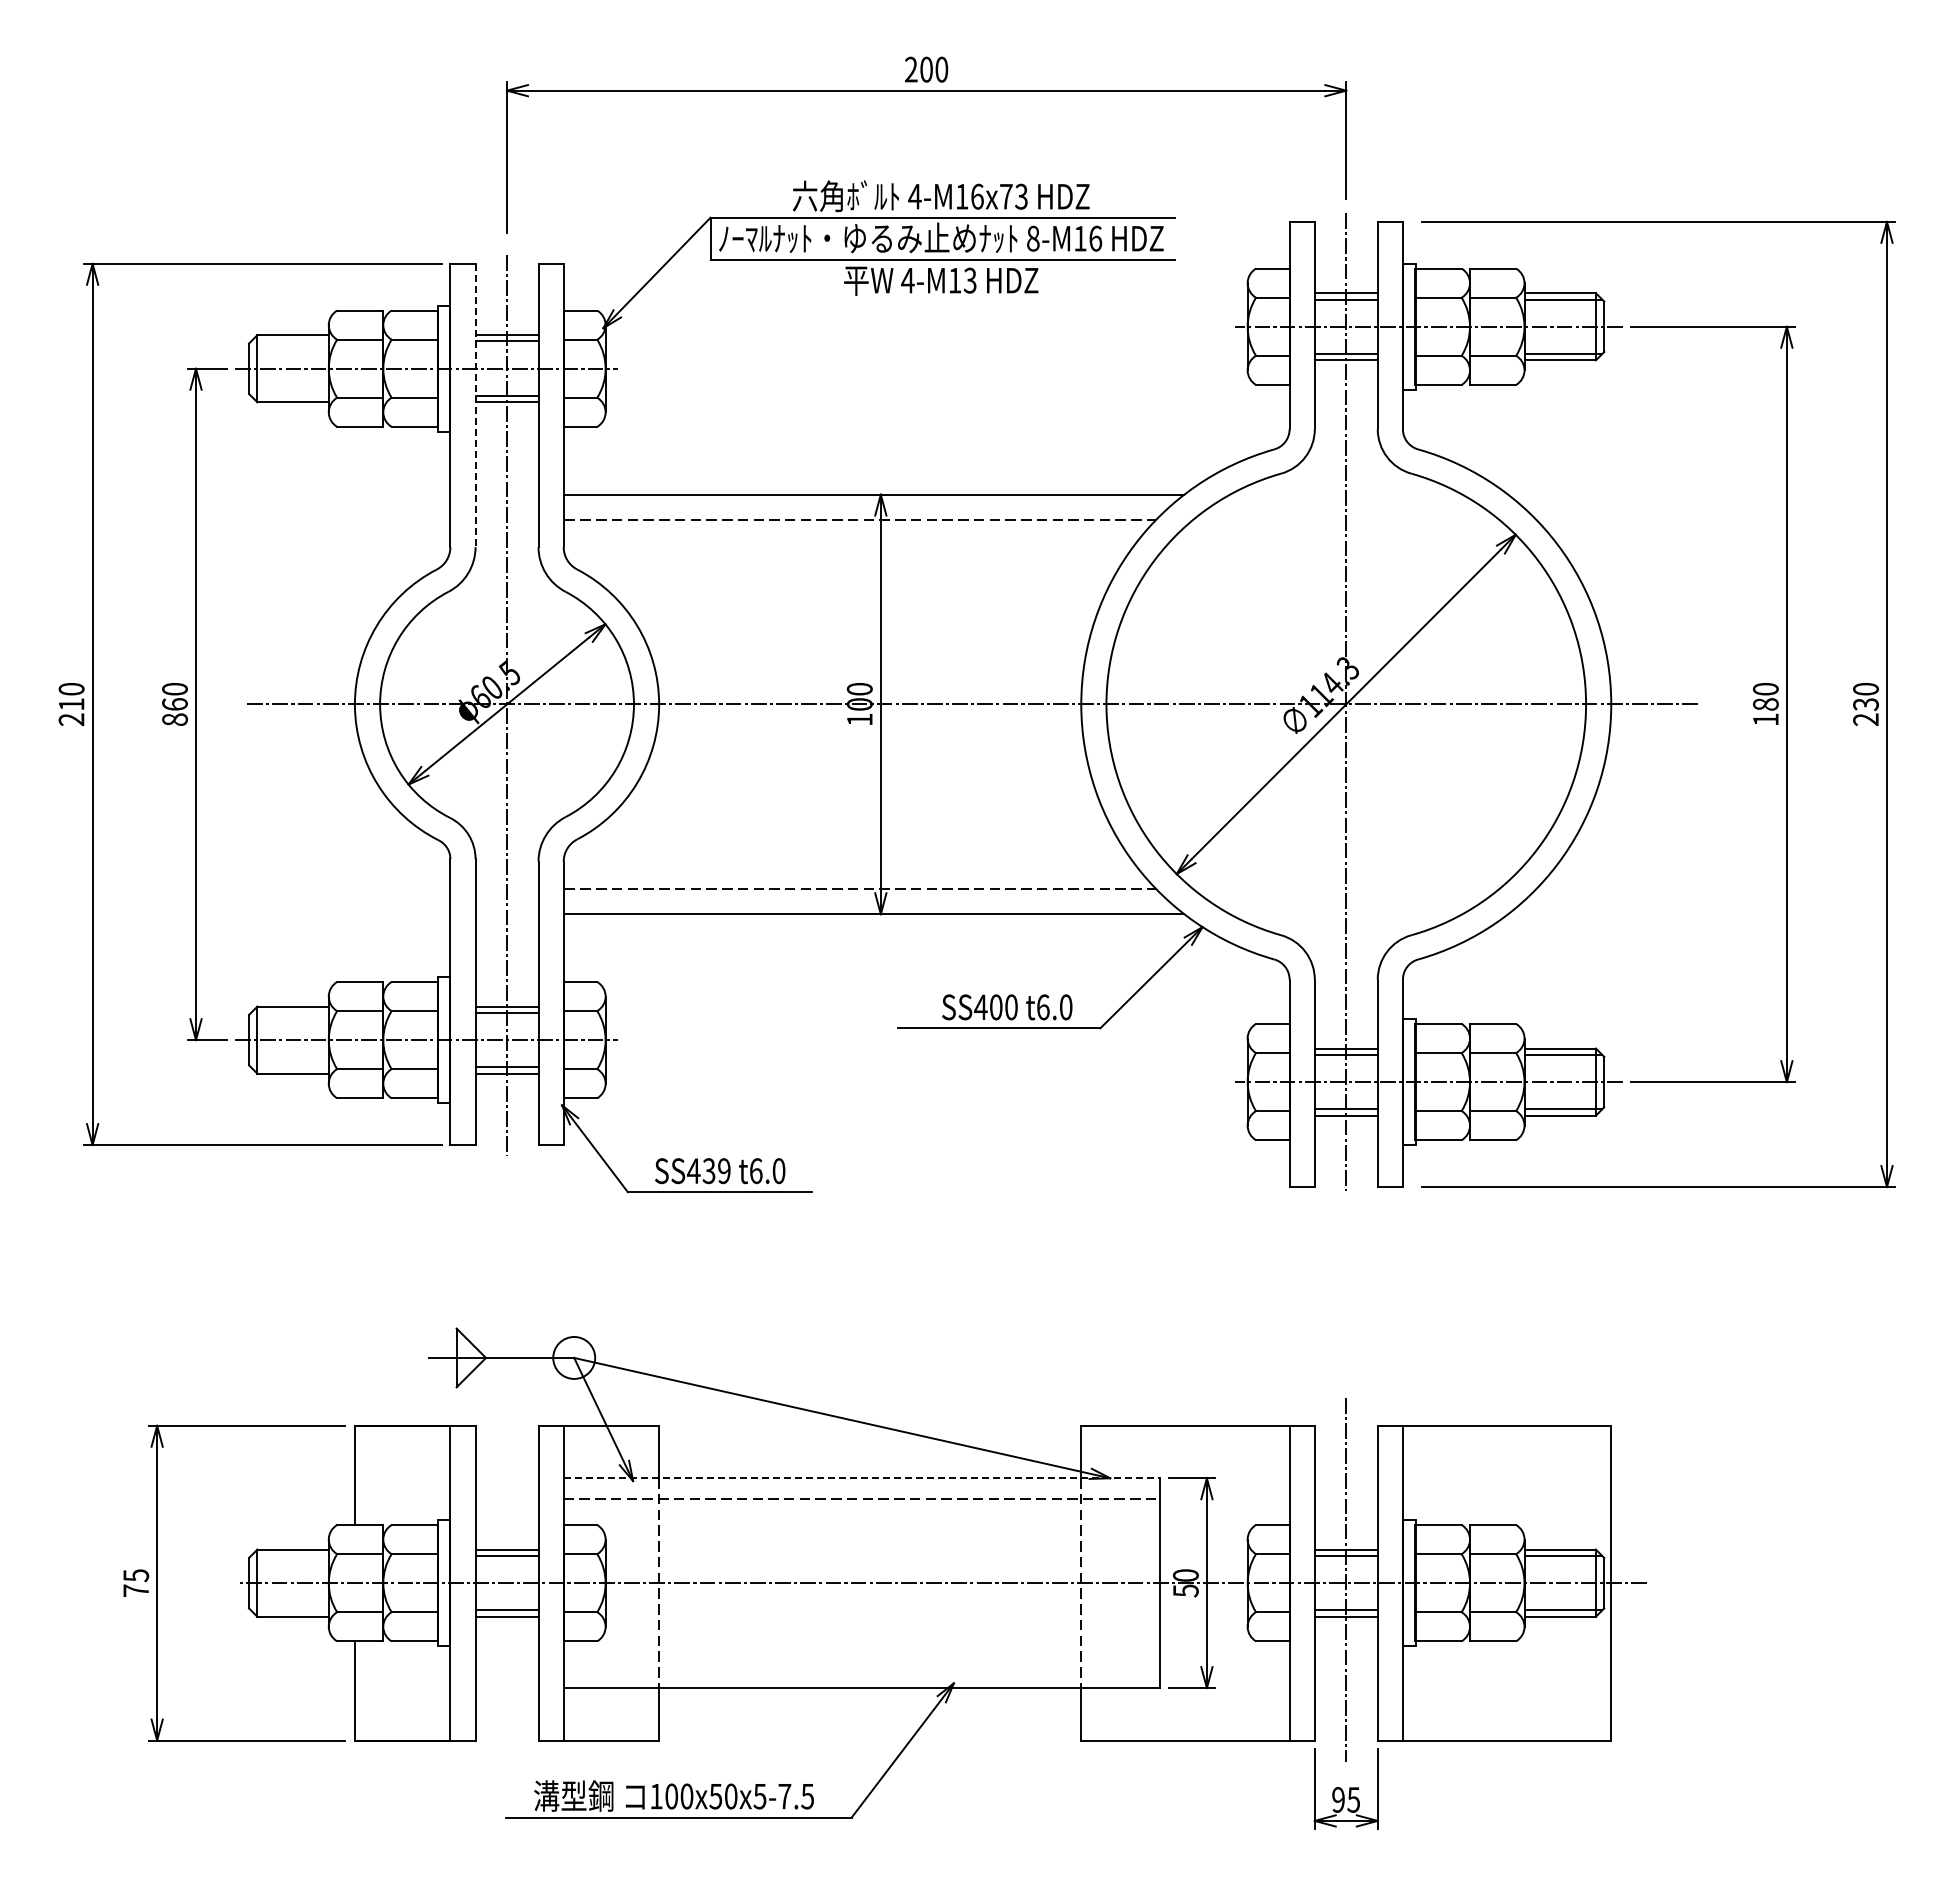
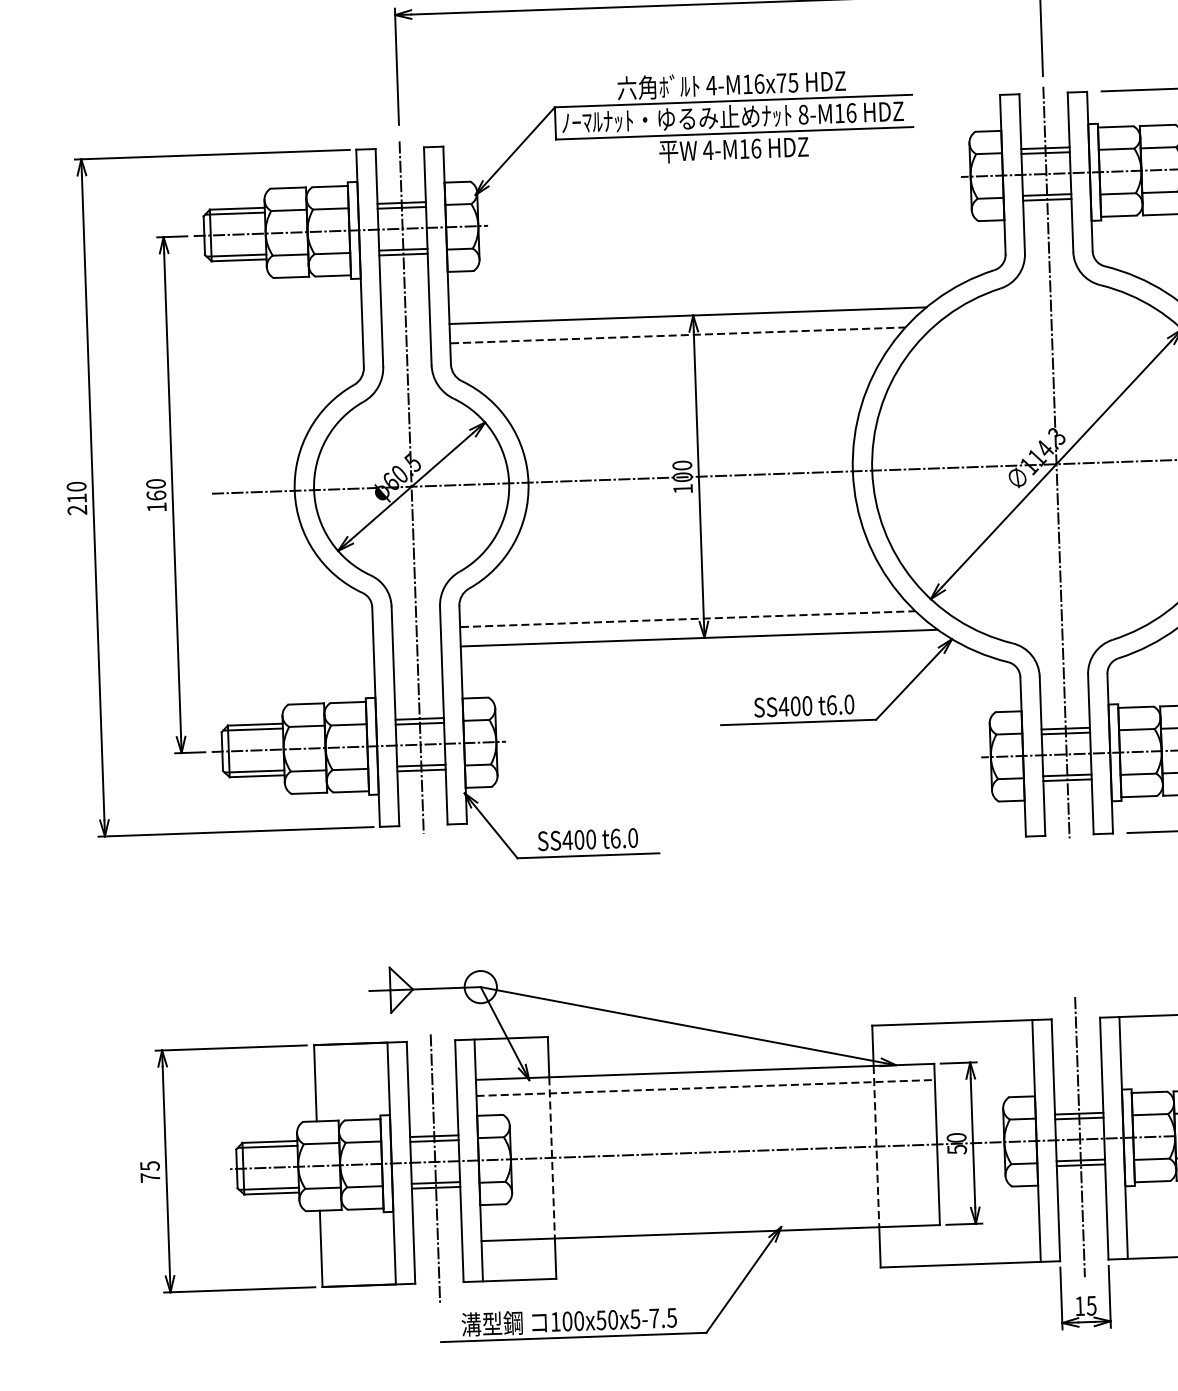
text: (1021, 196) -> (793, 82), 4-M16x73 -> 4-M16x75
text: (969, 280) -> (755, 148), 4-M13 -> 4-M16
line: (289, 341) -> (234, 213), added
line: (289, 396) -> (236, 255), added
line: (475, 405) -> (379, 257), dashed -> solid
text: (174, 719) -> (156, 507), 860 -> 160
line: (289, 1012) -> (252, 729), added
line: (289, 1067) -> (254, 771), added
text: (716, 1171) -> (585, 840), SS439 -> SS400
line: (862, 1478) -> (705, 1072), dashed -> solid
line: (289, 1555) -> (267, 1146), added
line: (507, 1591) -> (435, 1168), added
line: (289, 1610) -> (268, 1188), added
text: (1338, 1799) -> (1079, 1305), 95 -> 15

